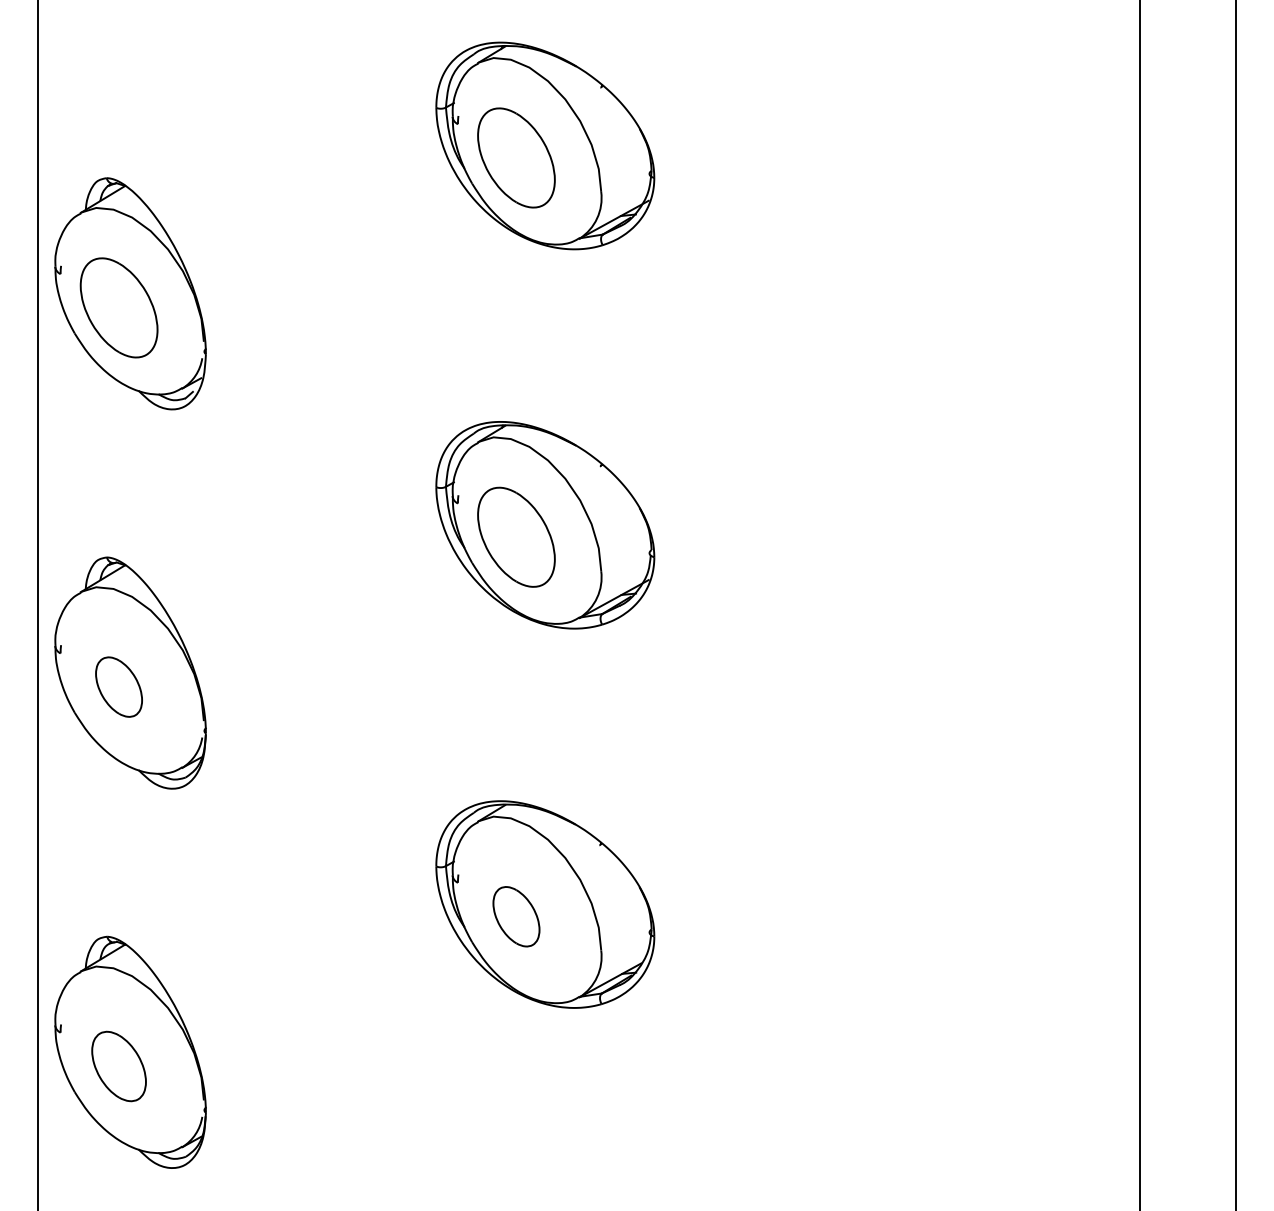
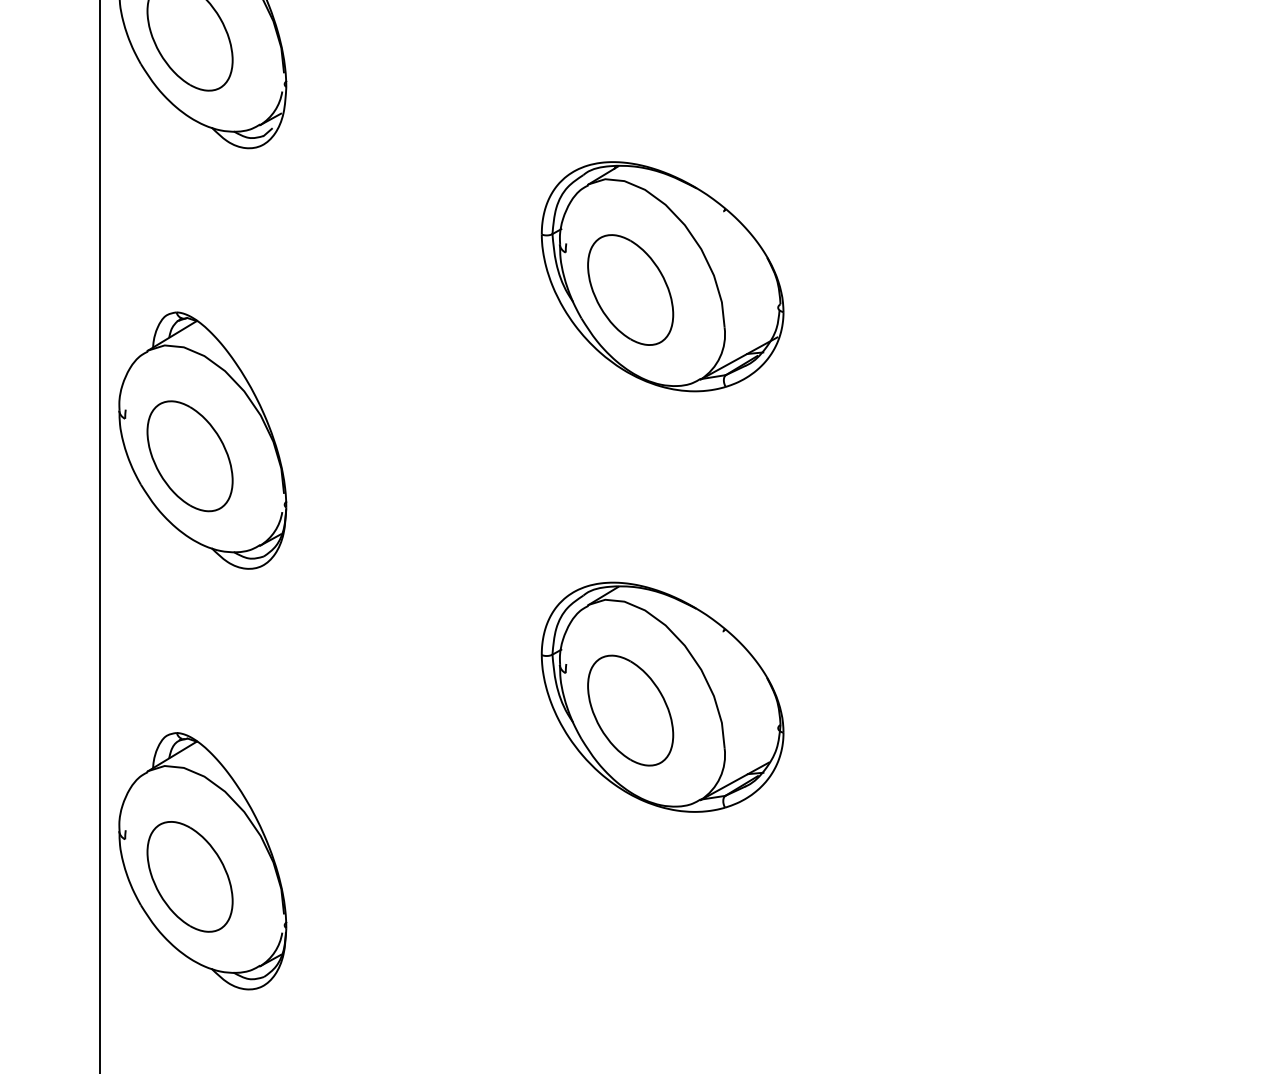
part: (118, 686) -> (189, 455), size x1.67
part: (516, 916) -> (630, 710), size x1.67
part: (118, 1066) -> (189, 876), size x1.43

